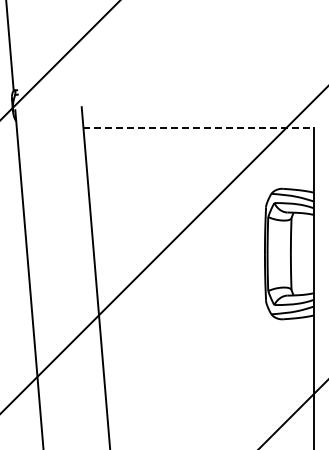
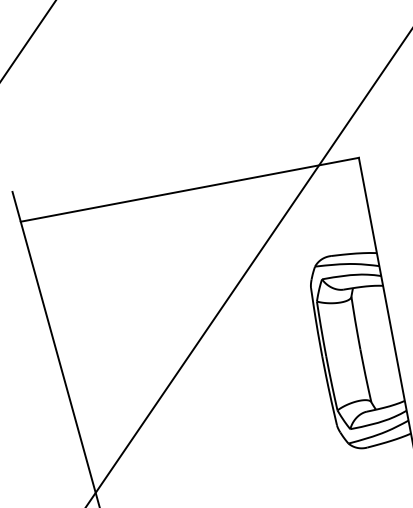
line: (199, 127) -> (191, 189), dashed -> solid

